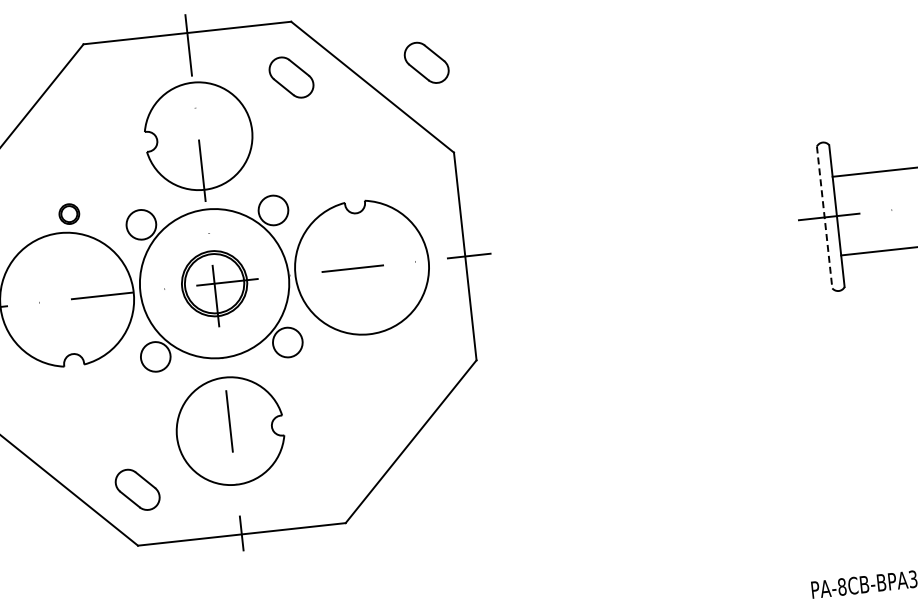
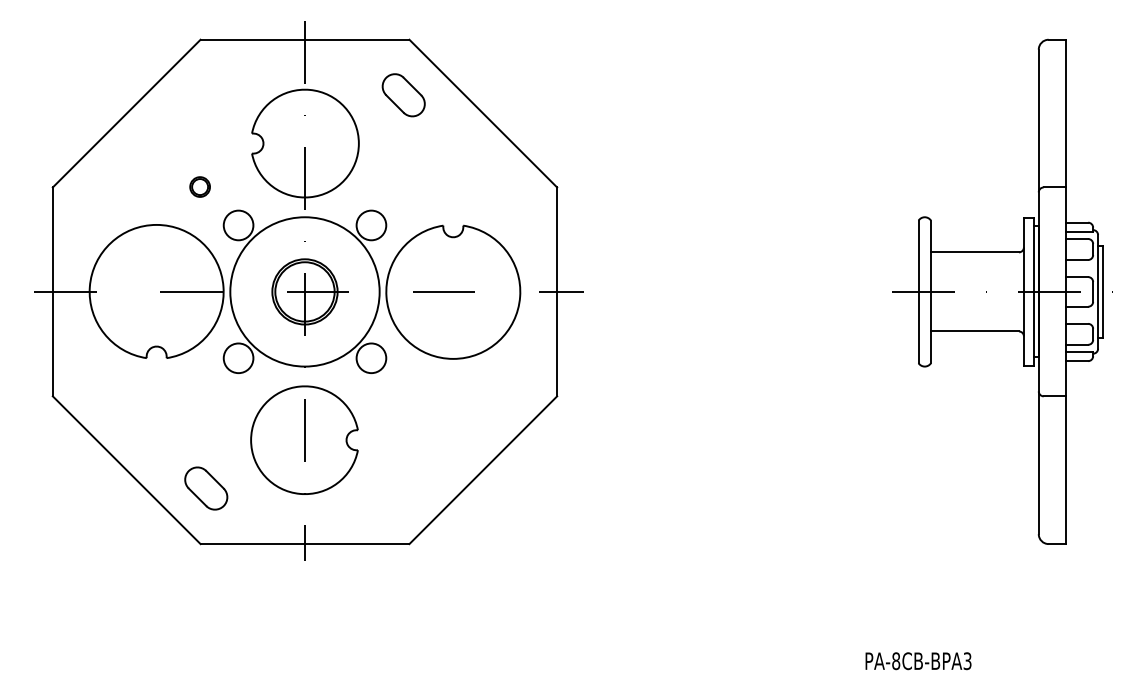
part: (426, 63) -> (539, 95), removed
part: (68, 213) -> (199, 186), moved
line: (824, 218) -> (918, 292), dashed -> solid

